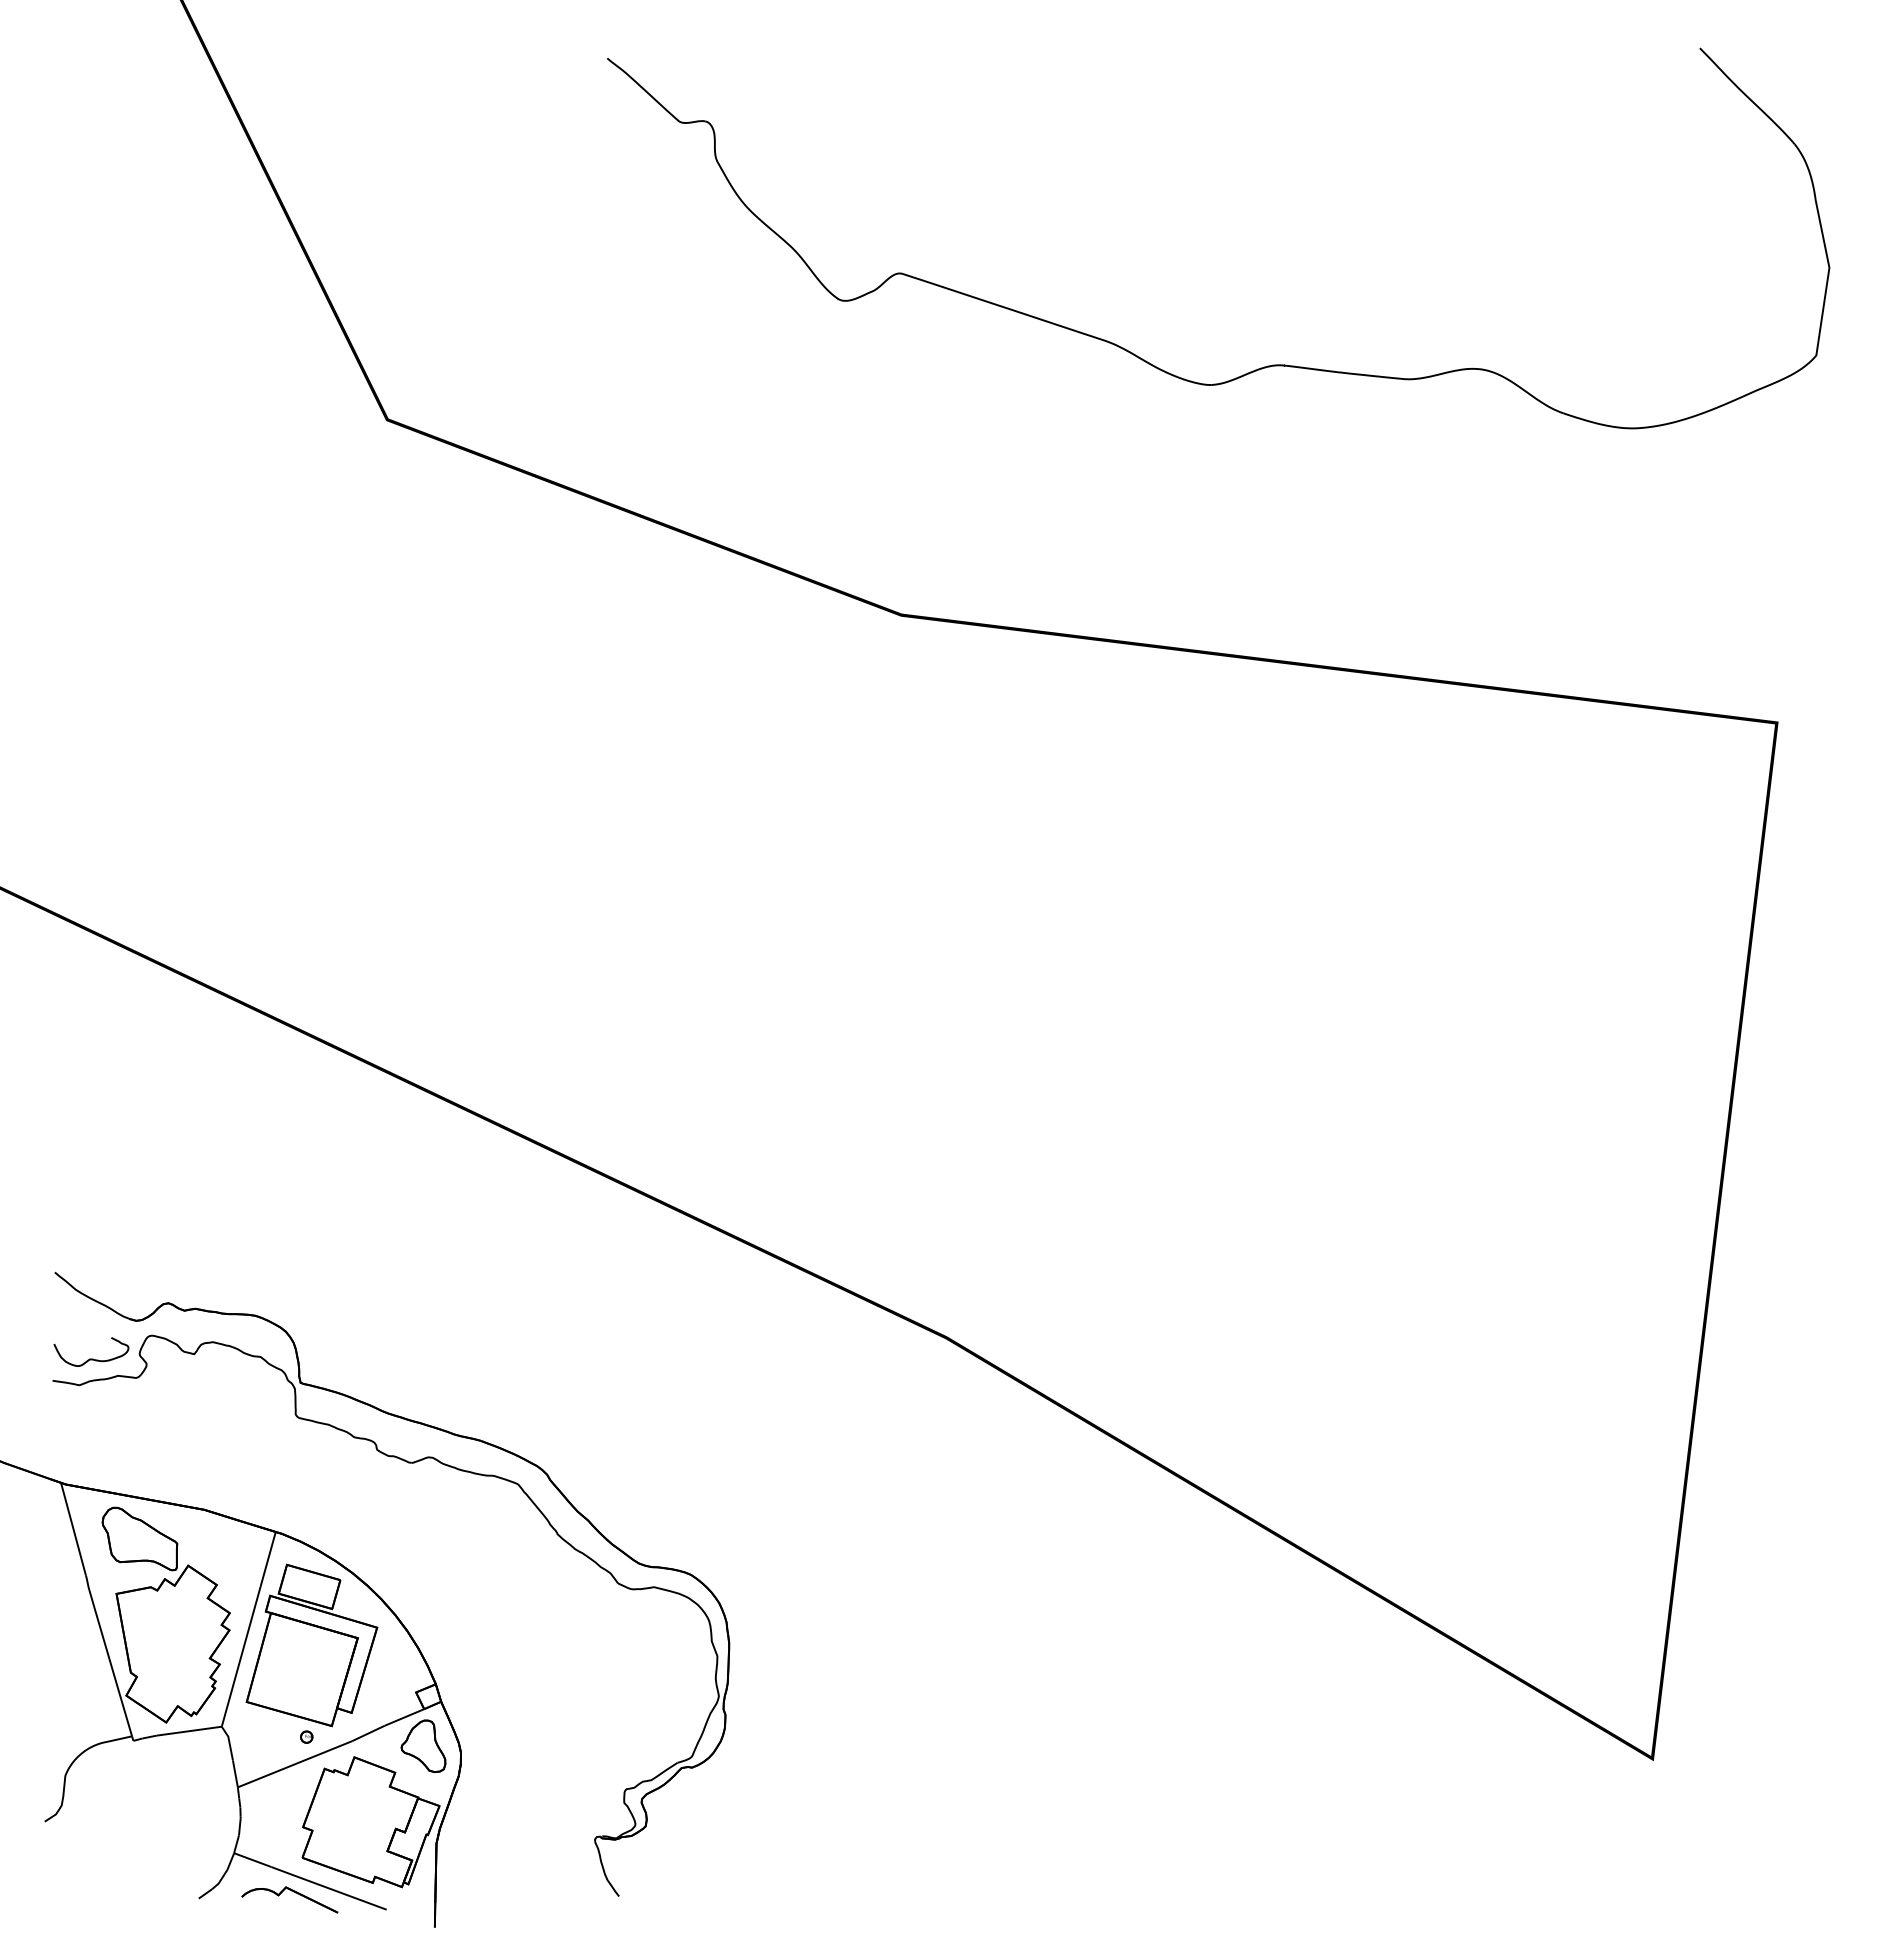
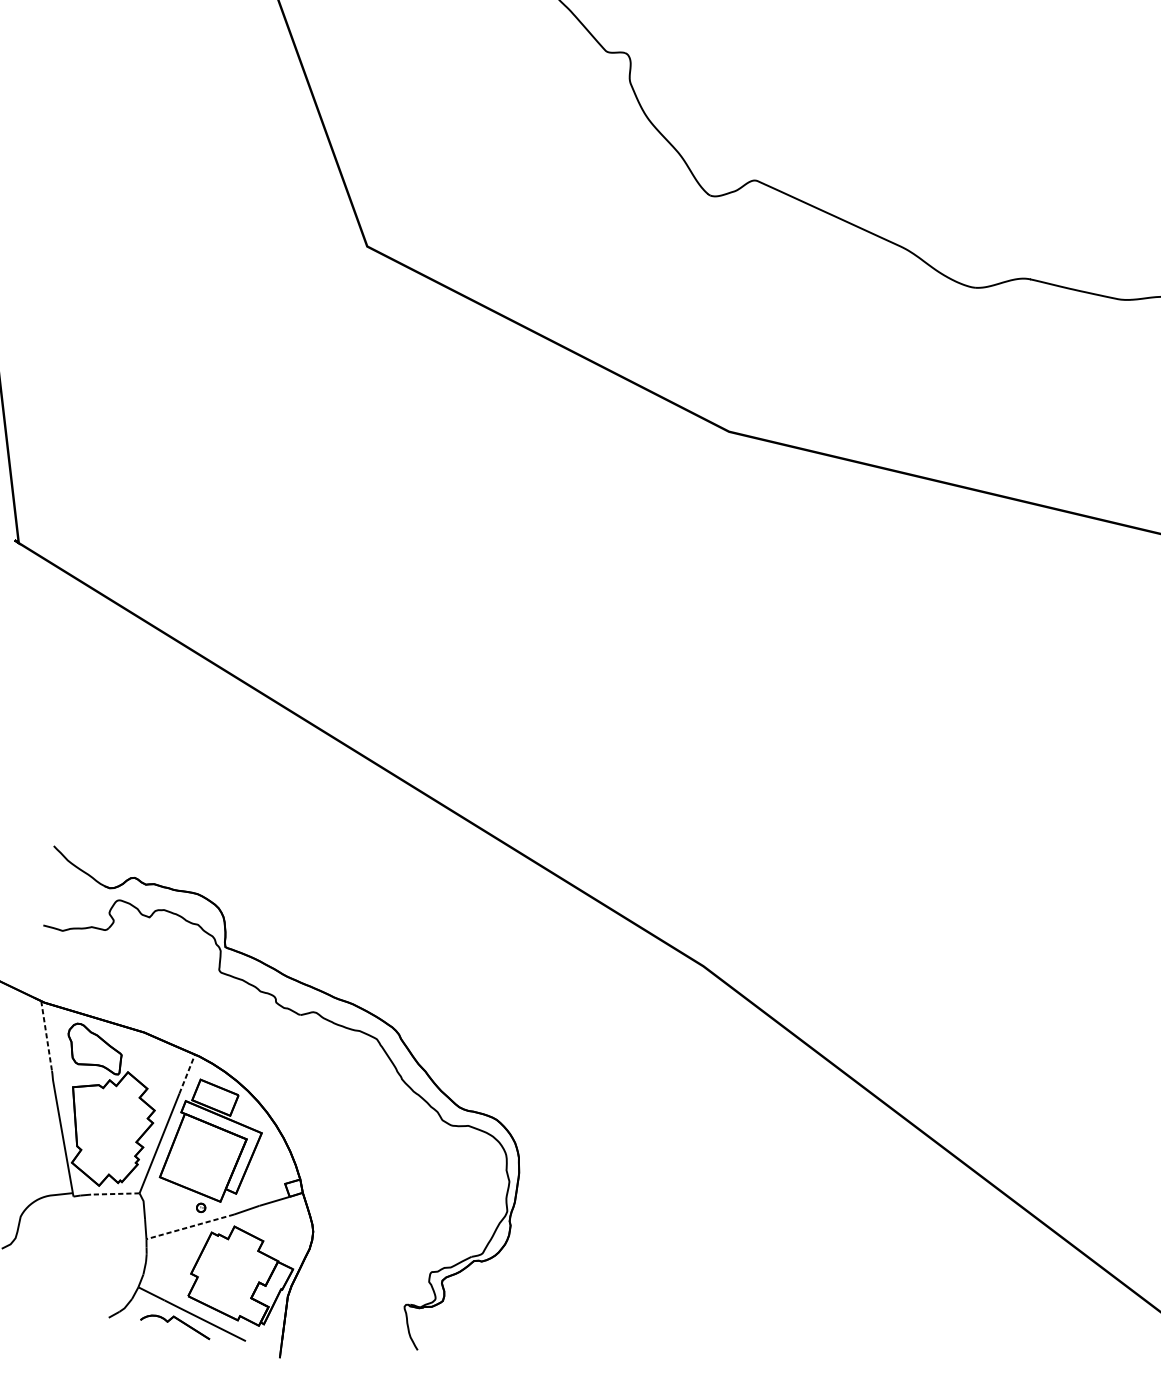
curve: (91, 1358) -> (73, 912), removed
line: (73, 1529) -> (46, 1036), solid -> dashed
line: (268, 1558) -> (187, 1073), solid -> dashed
line: (189, 1731) -> (115, 1194), solid -> dashed
part: (423, 1746) -> (286, 1224), removed
line: (294, 1764) -> (189, 1227), solid -> dashed

